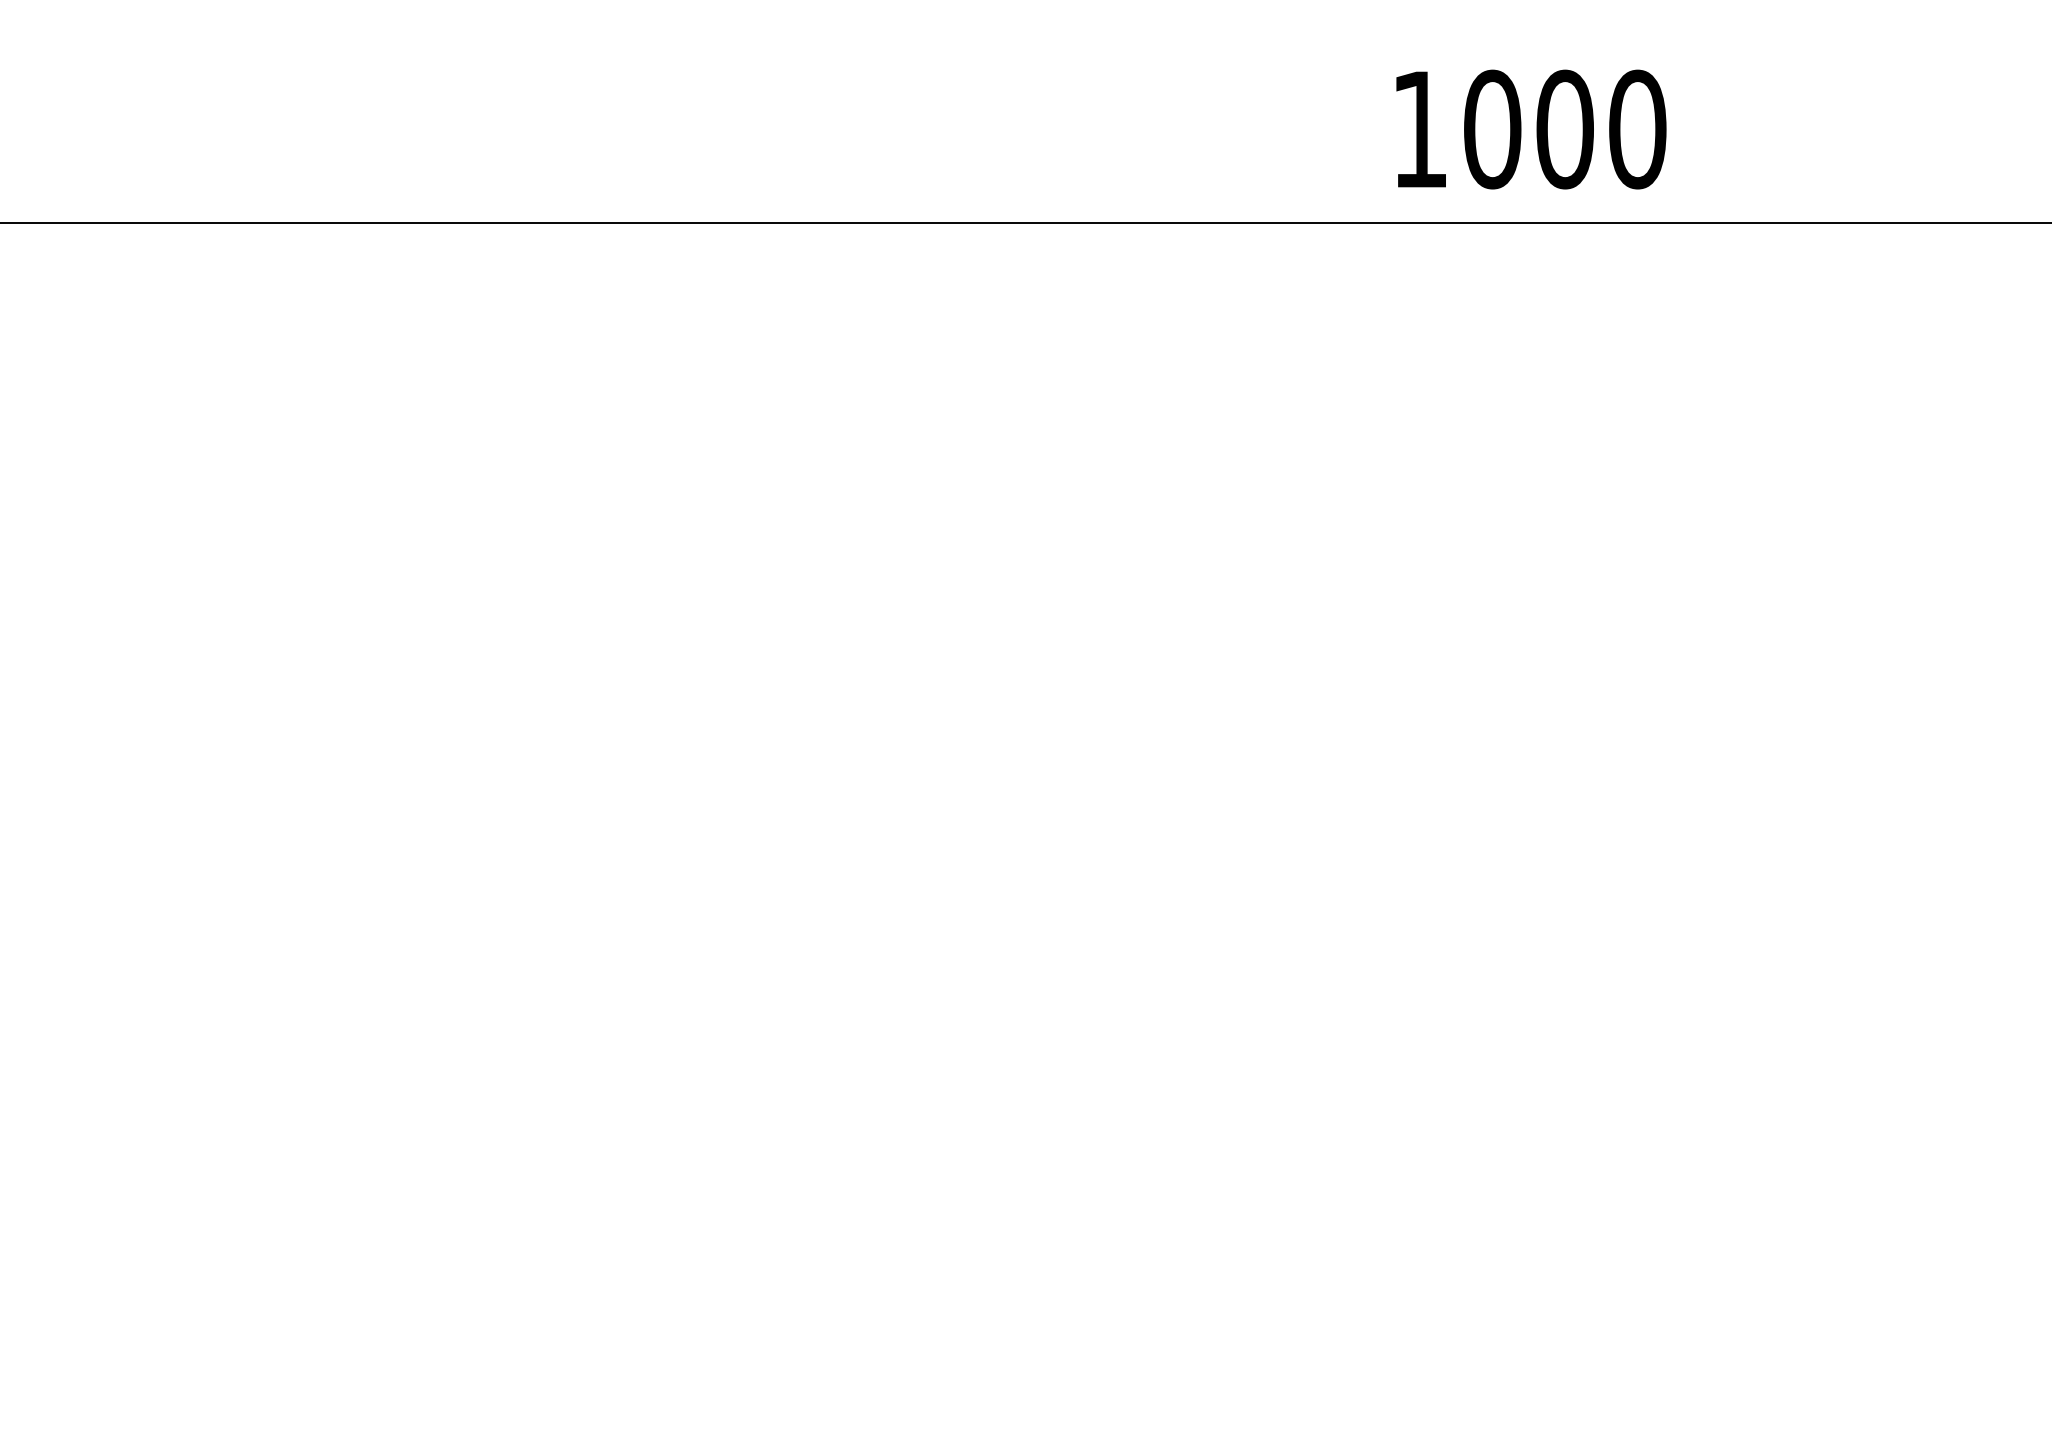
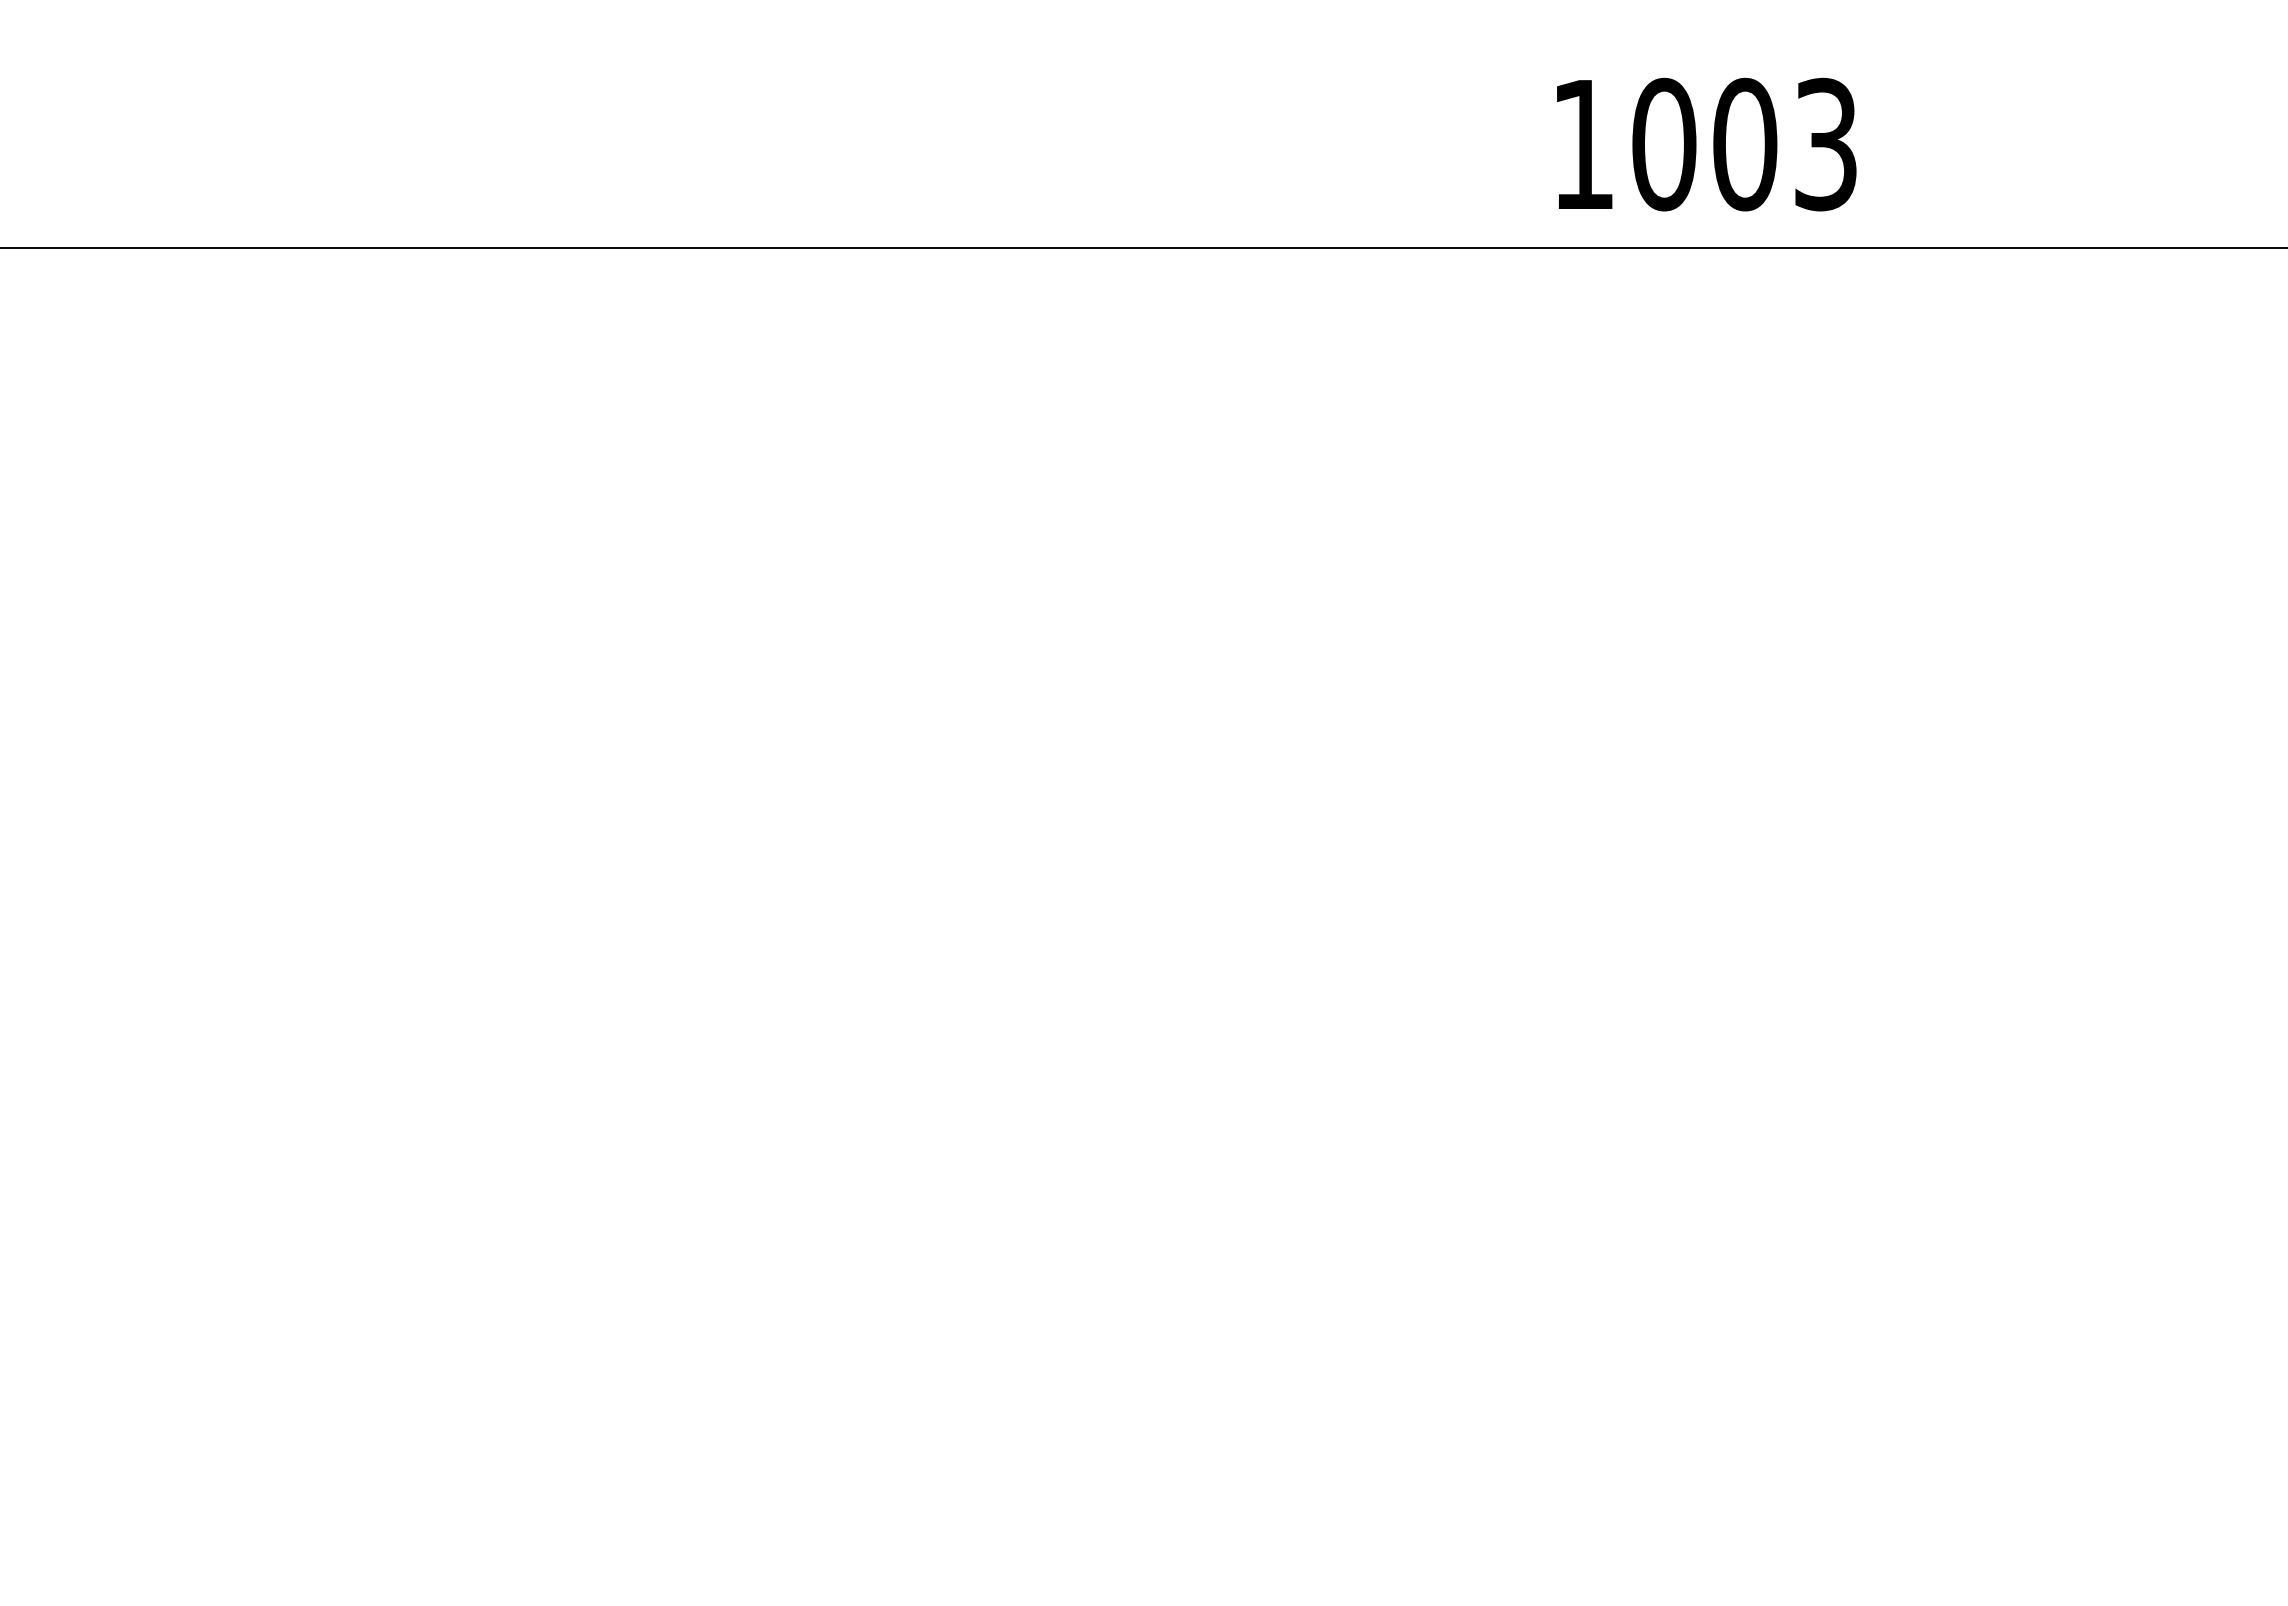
text: (1638, 129) -> (1826, 144), 1000 -> 1003

